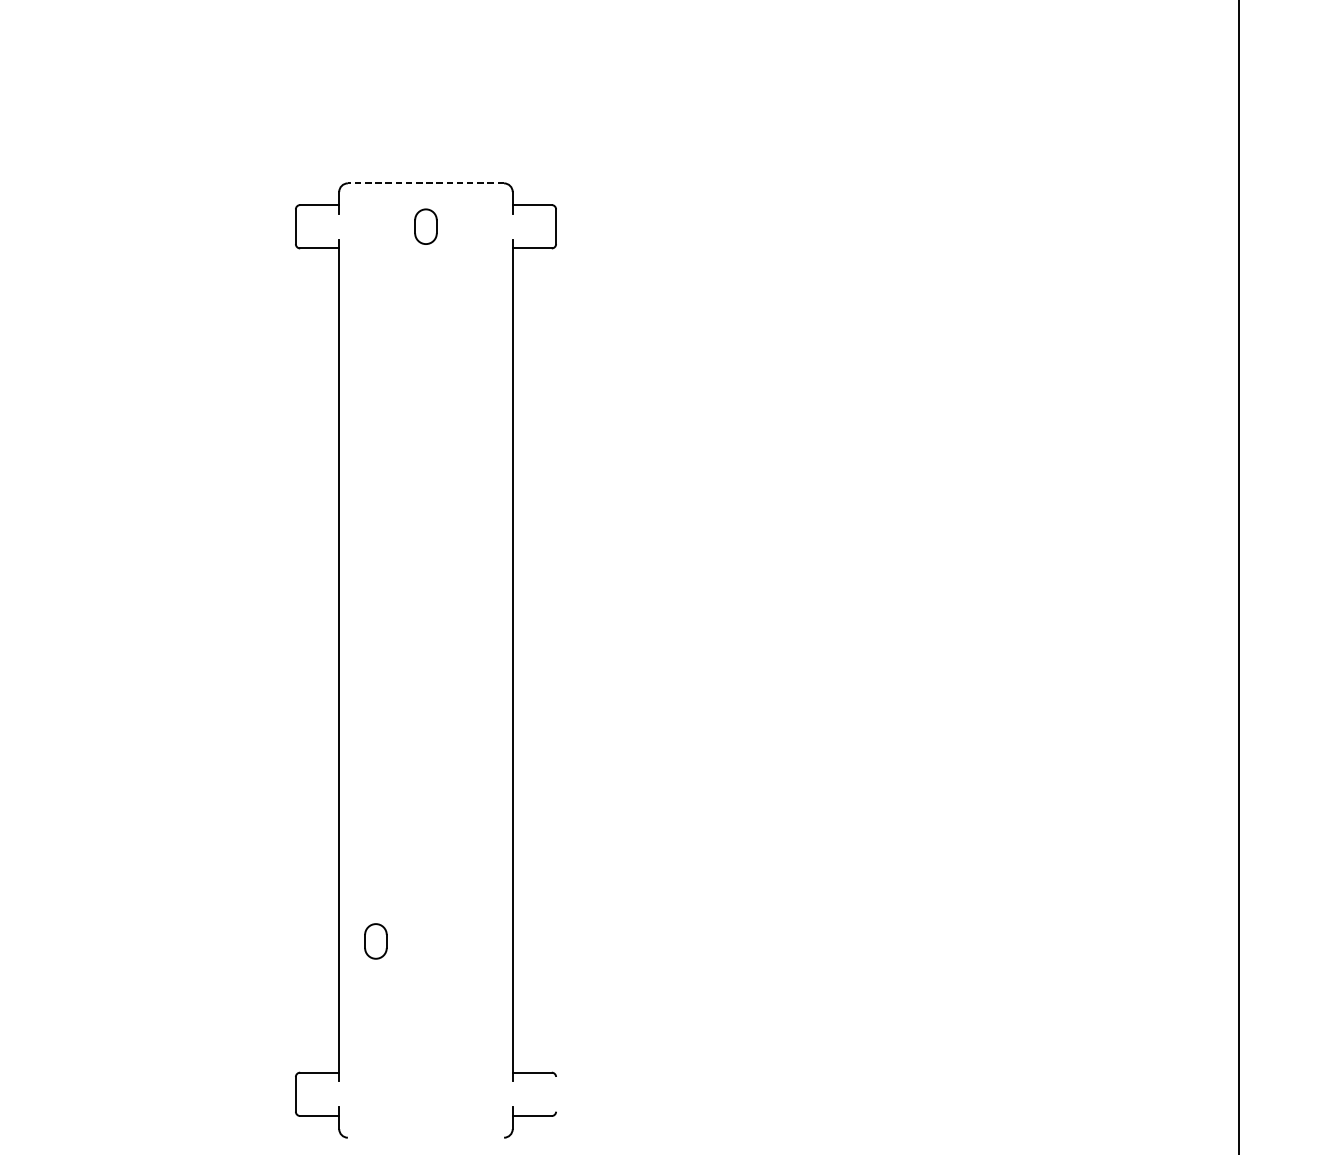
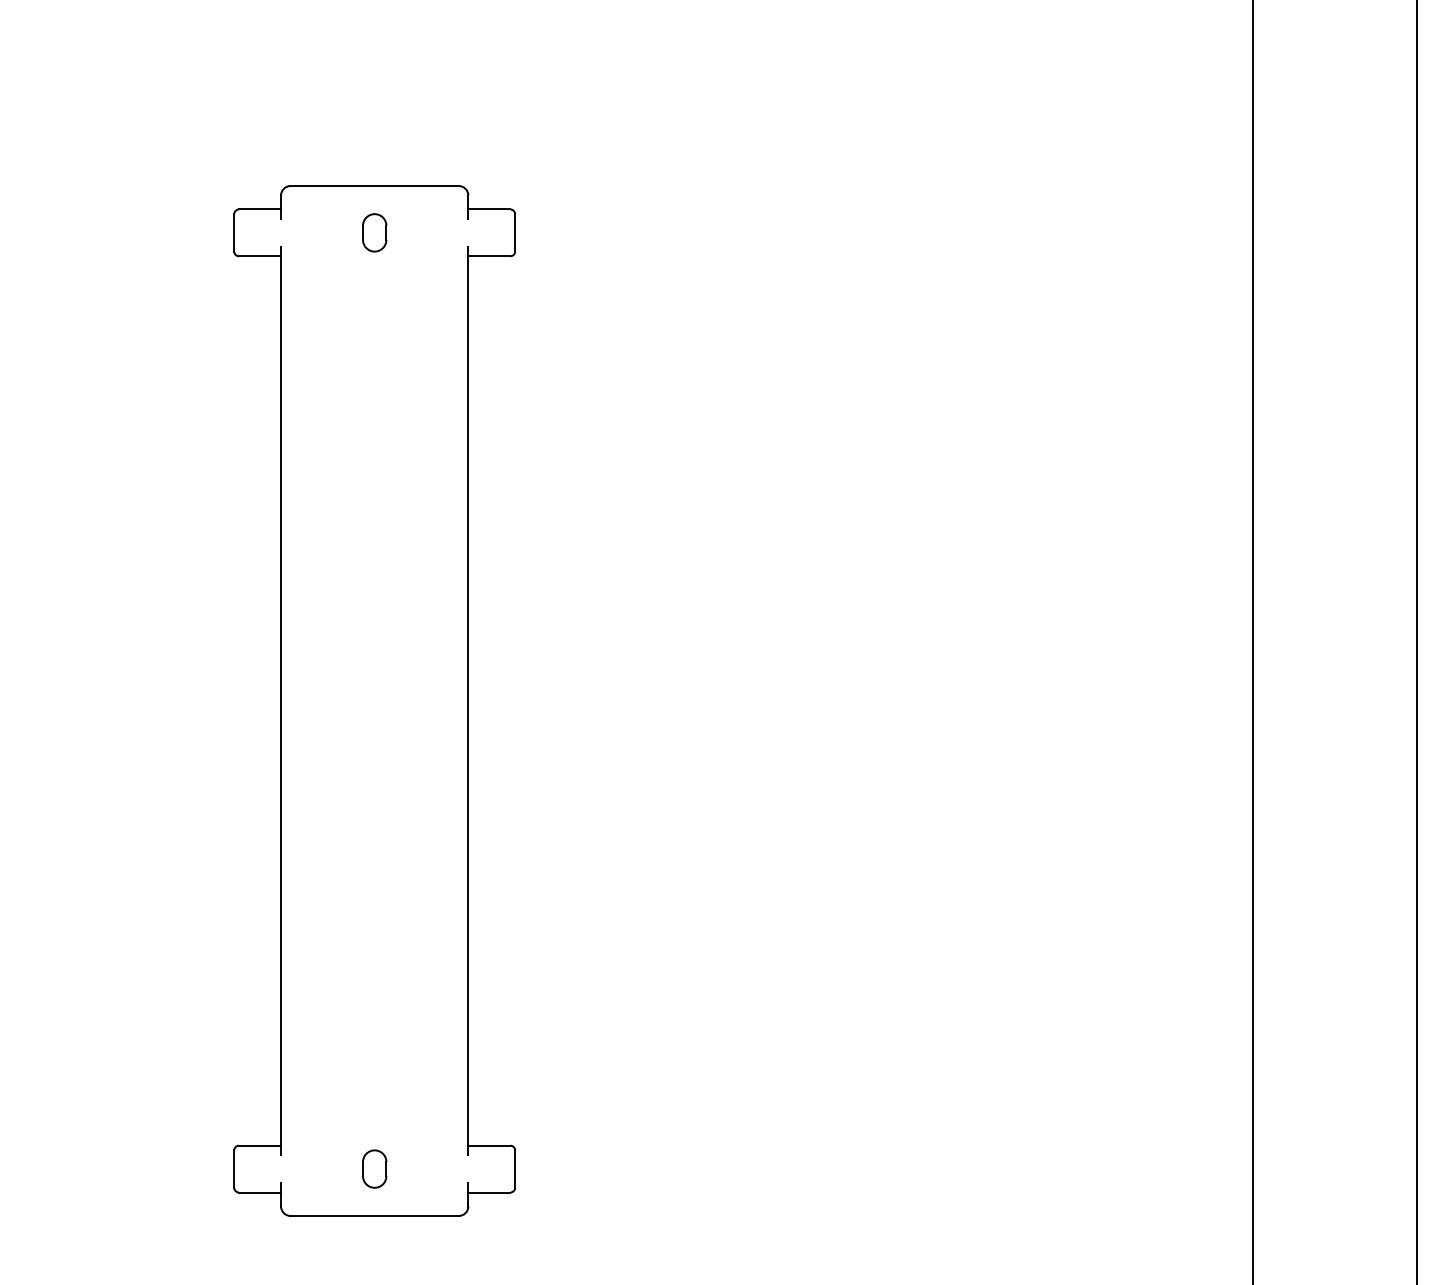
line: (425, 183) -> (374, 186), dashed -> solid
part: (375, 940) -> (374, 1168), moved
line: (556, 1093) -> (515, 1168), added
line: (425, 1137) -> (374, 1215), added

